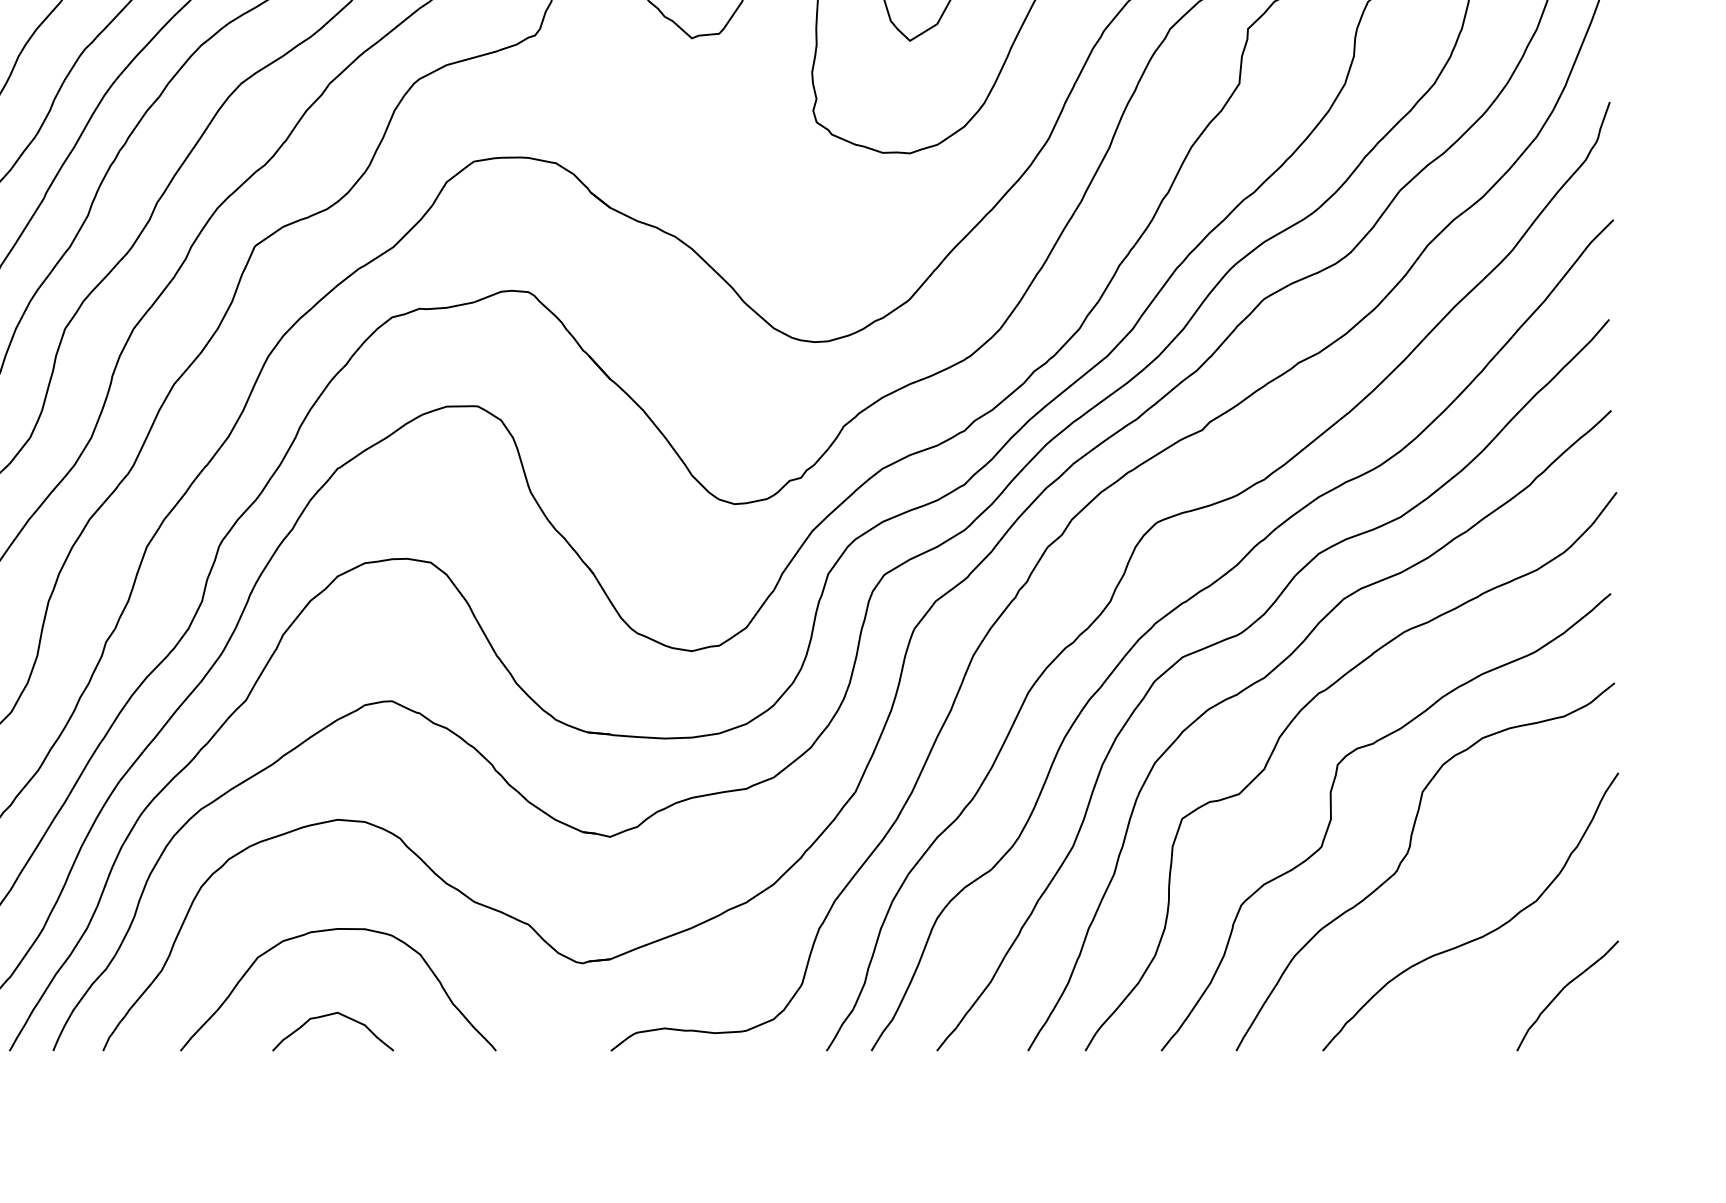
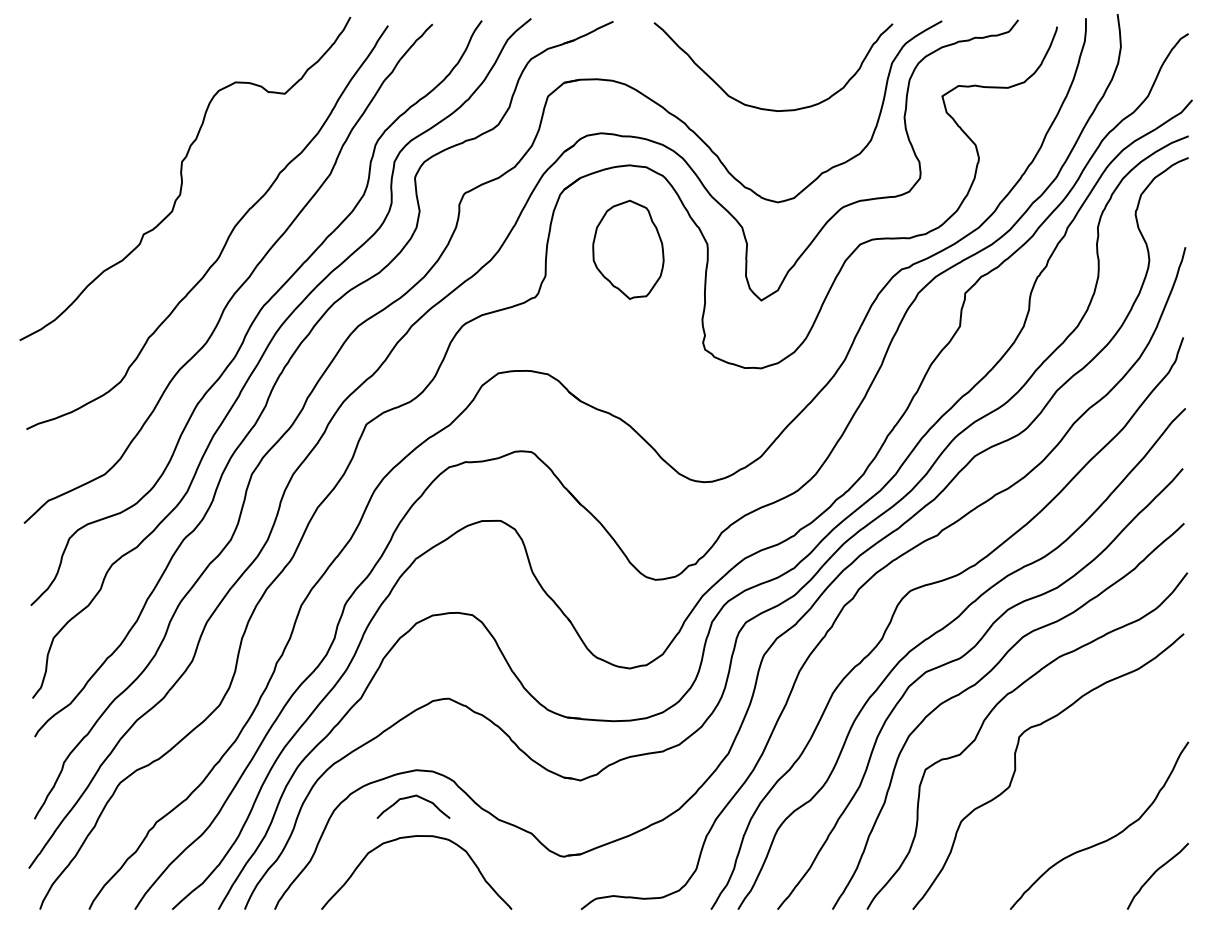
curve: (1407, 856) -> (1061, 792), removed
curve: (326, 1017) -> (409, 798), moved

